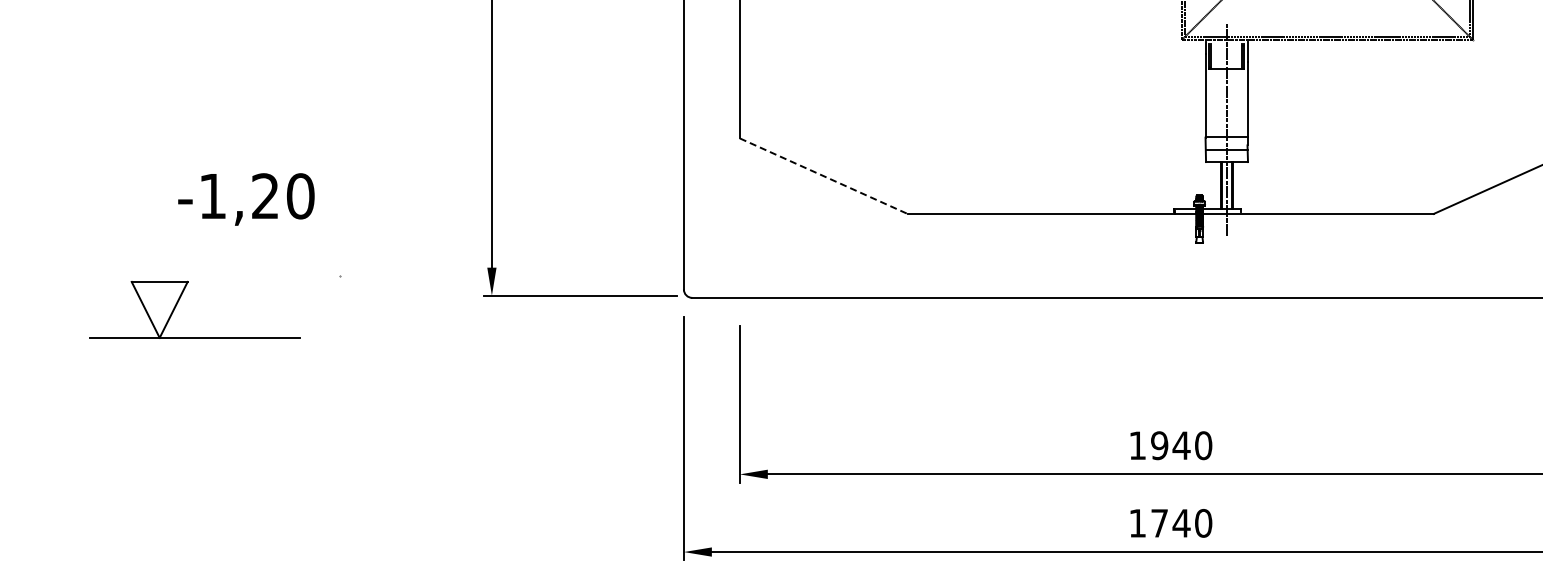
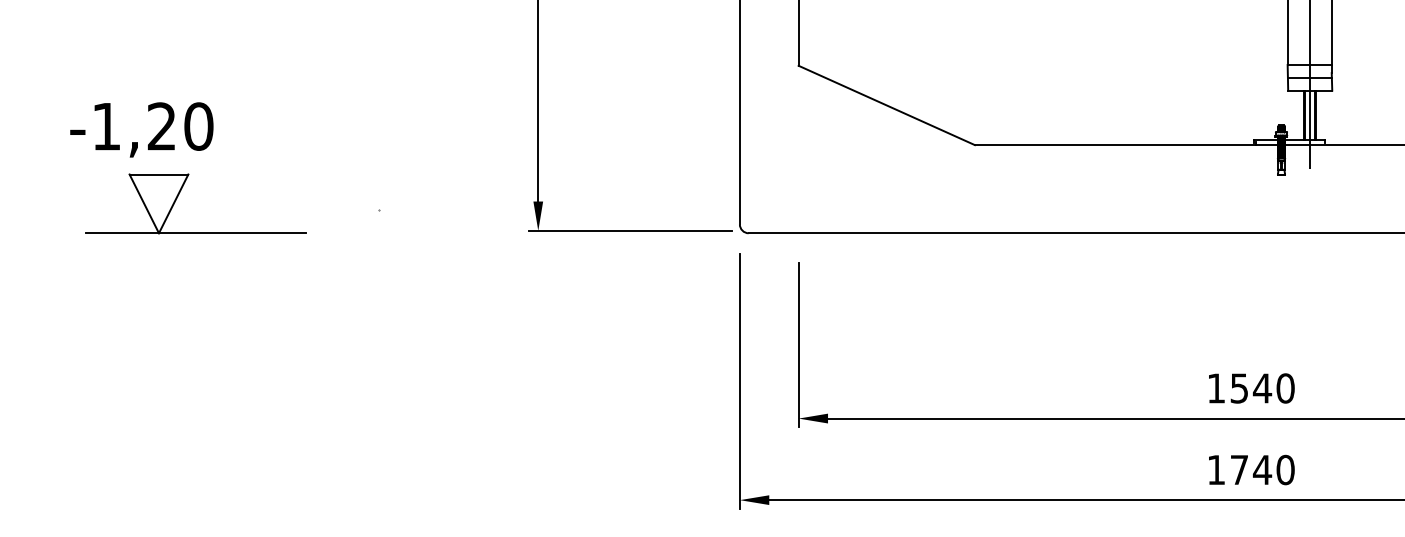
line: (824, 176) -> (887, 105), dashed -> solid
text: (246, 199) -> (141, 129), moved
part: (178, 302) -> (178, 196), moved
text: (1159, 445) -> (1239, 388), 1940 -> 1540

